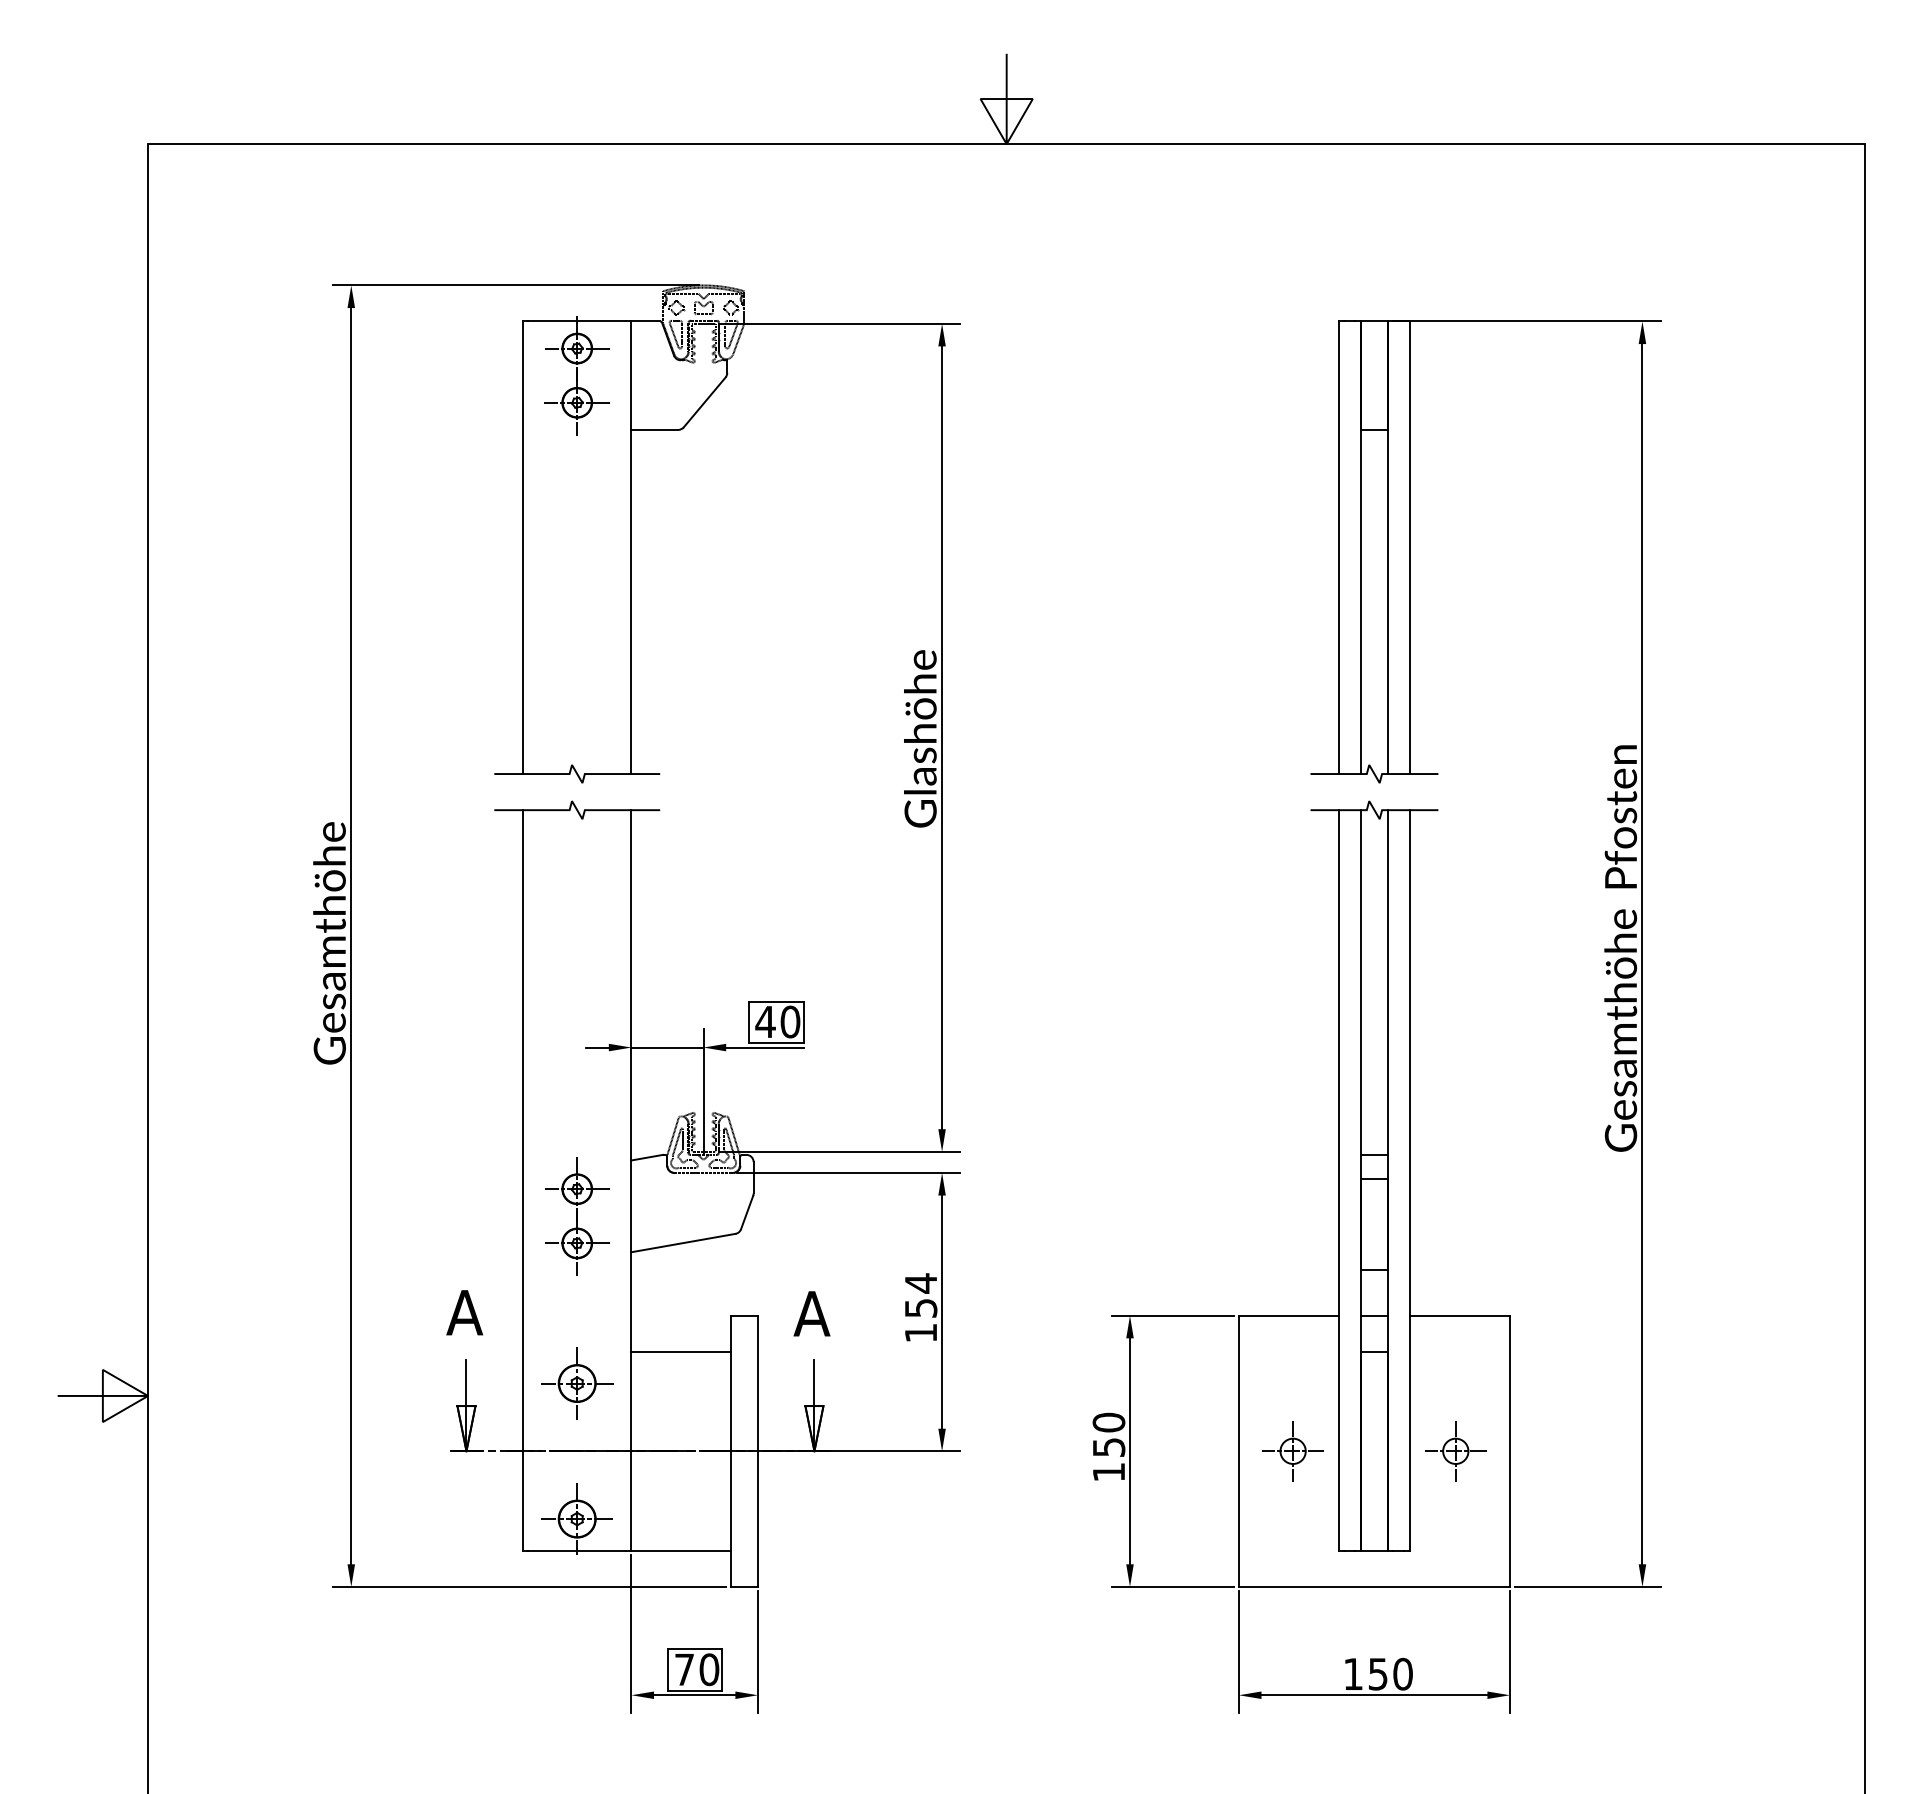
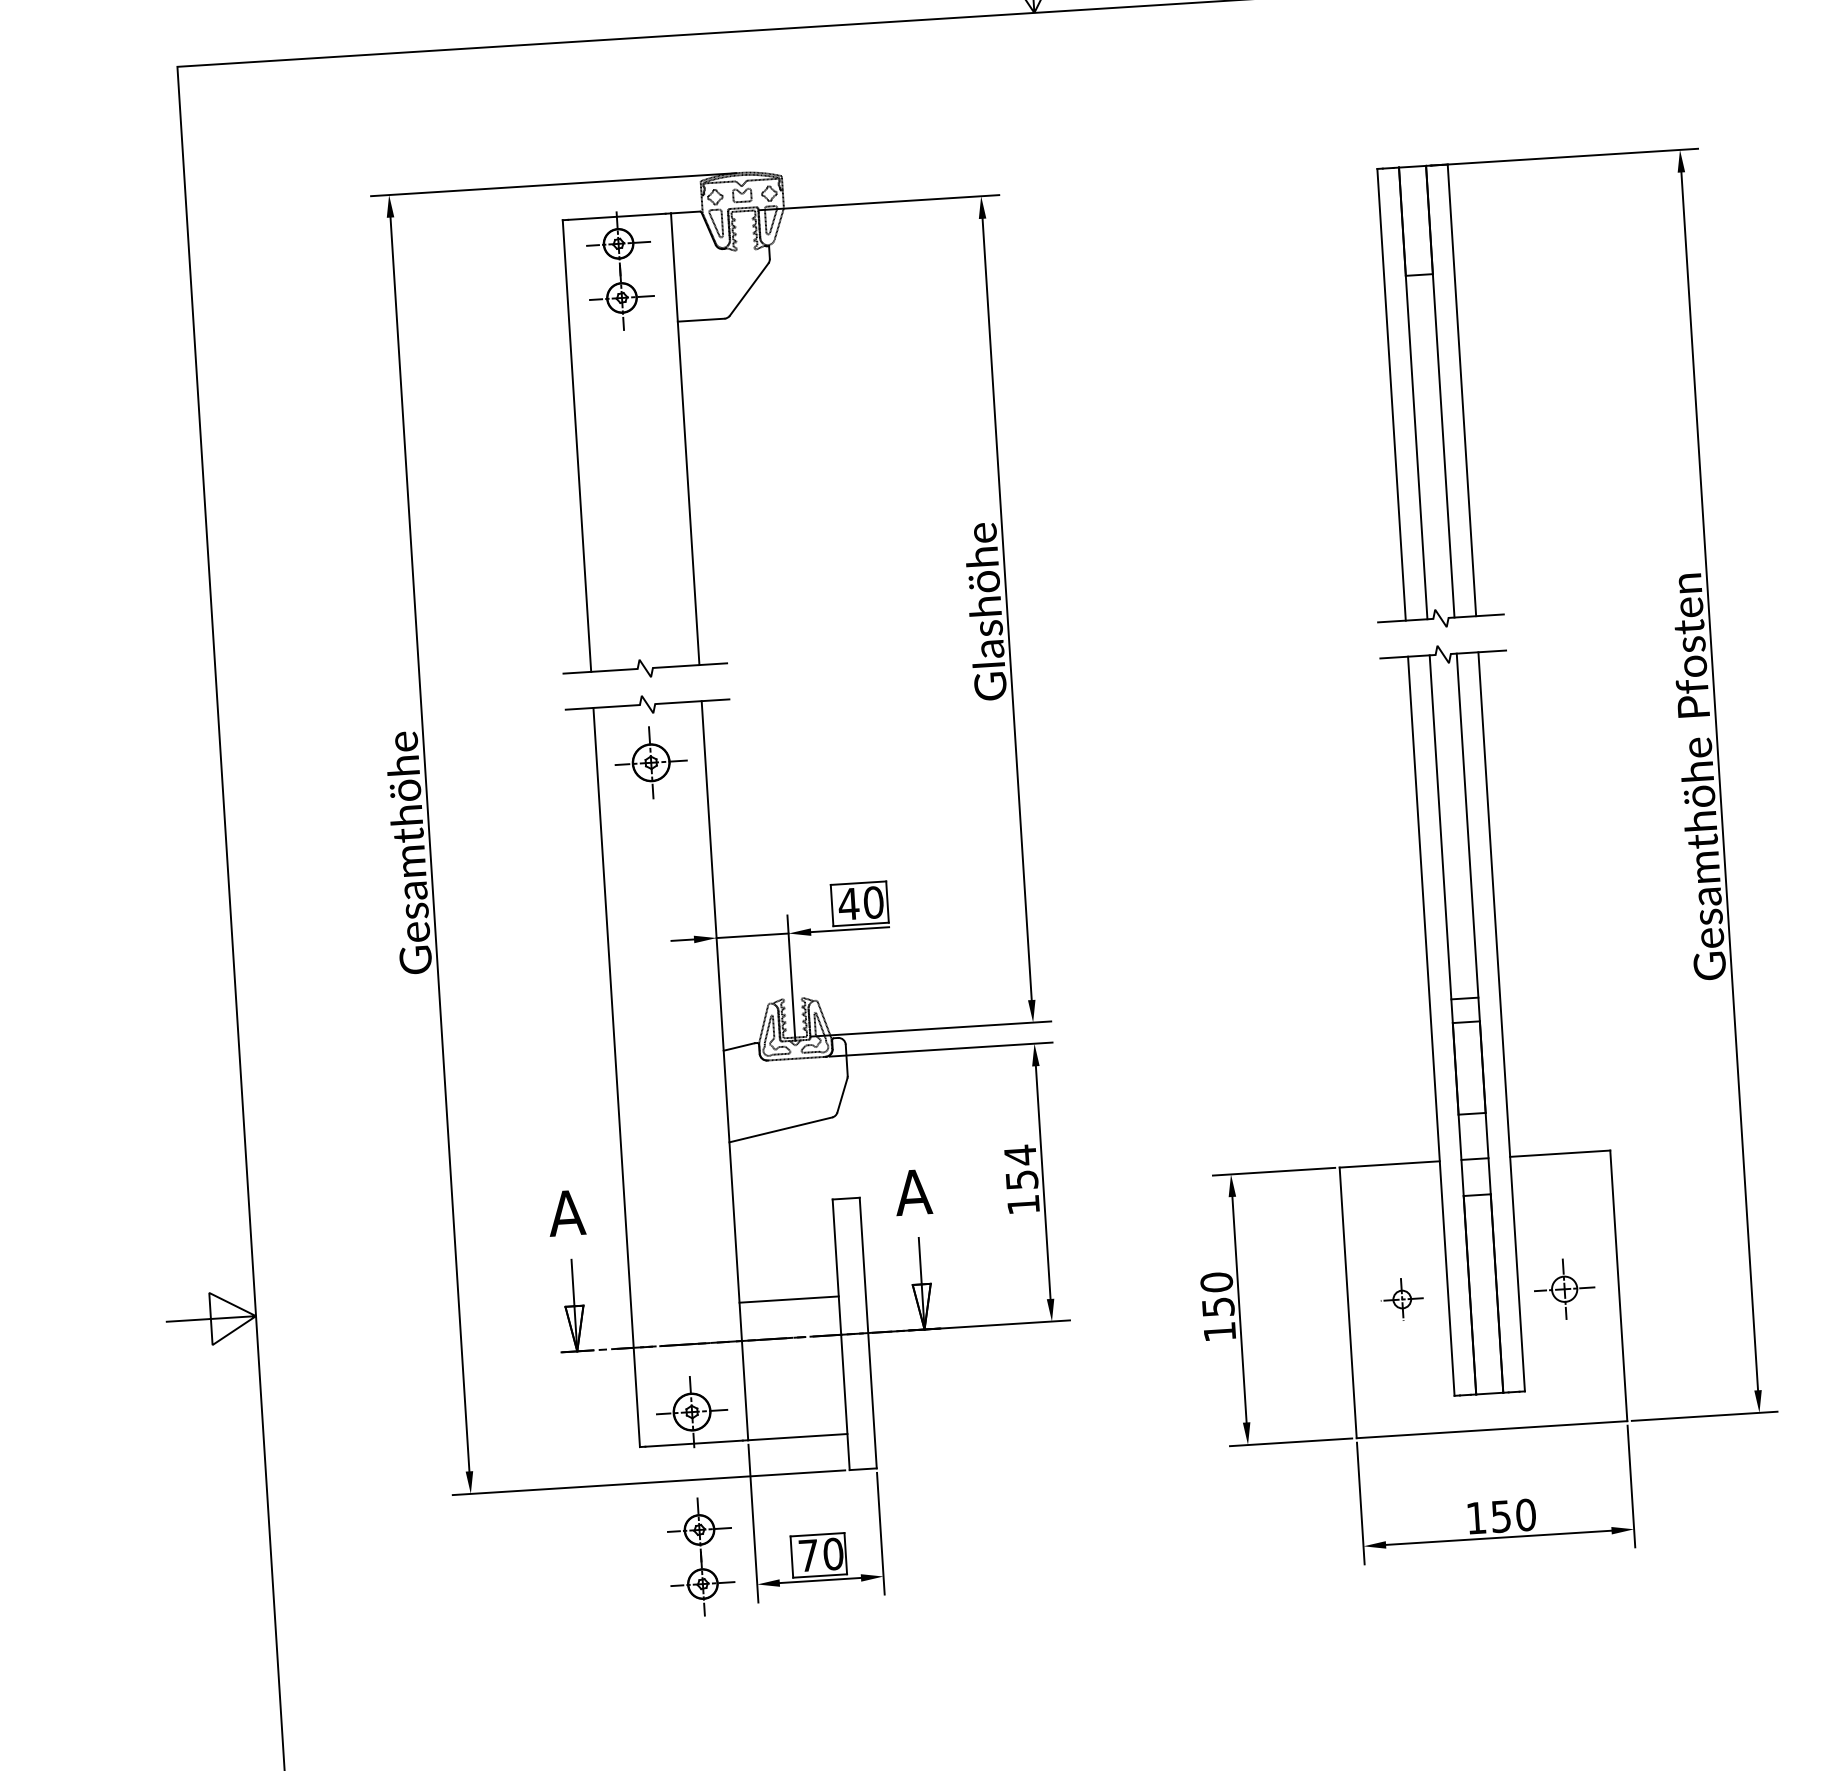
part: (577, 1216) -> (701, 1557), moved
line: (680, 1351) -> (788, 1299), moved
part: (577, 1383) -> (651, 762), moved
part: (1292, 1451) -> (1401, 1299), size x0.7

